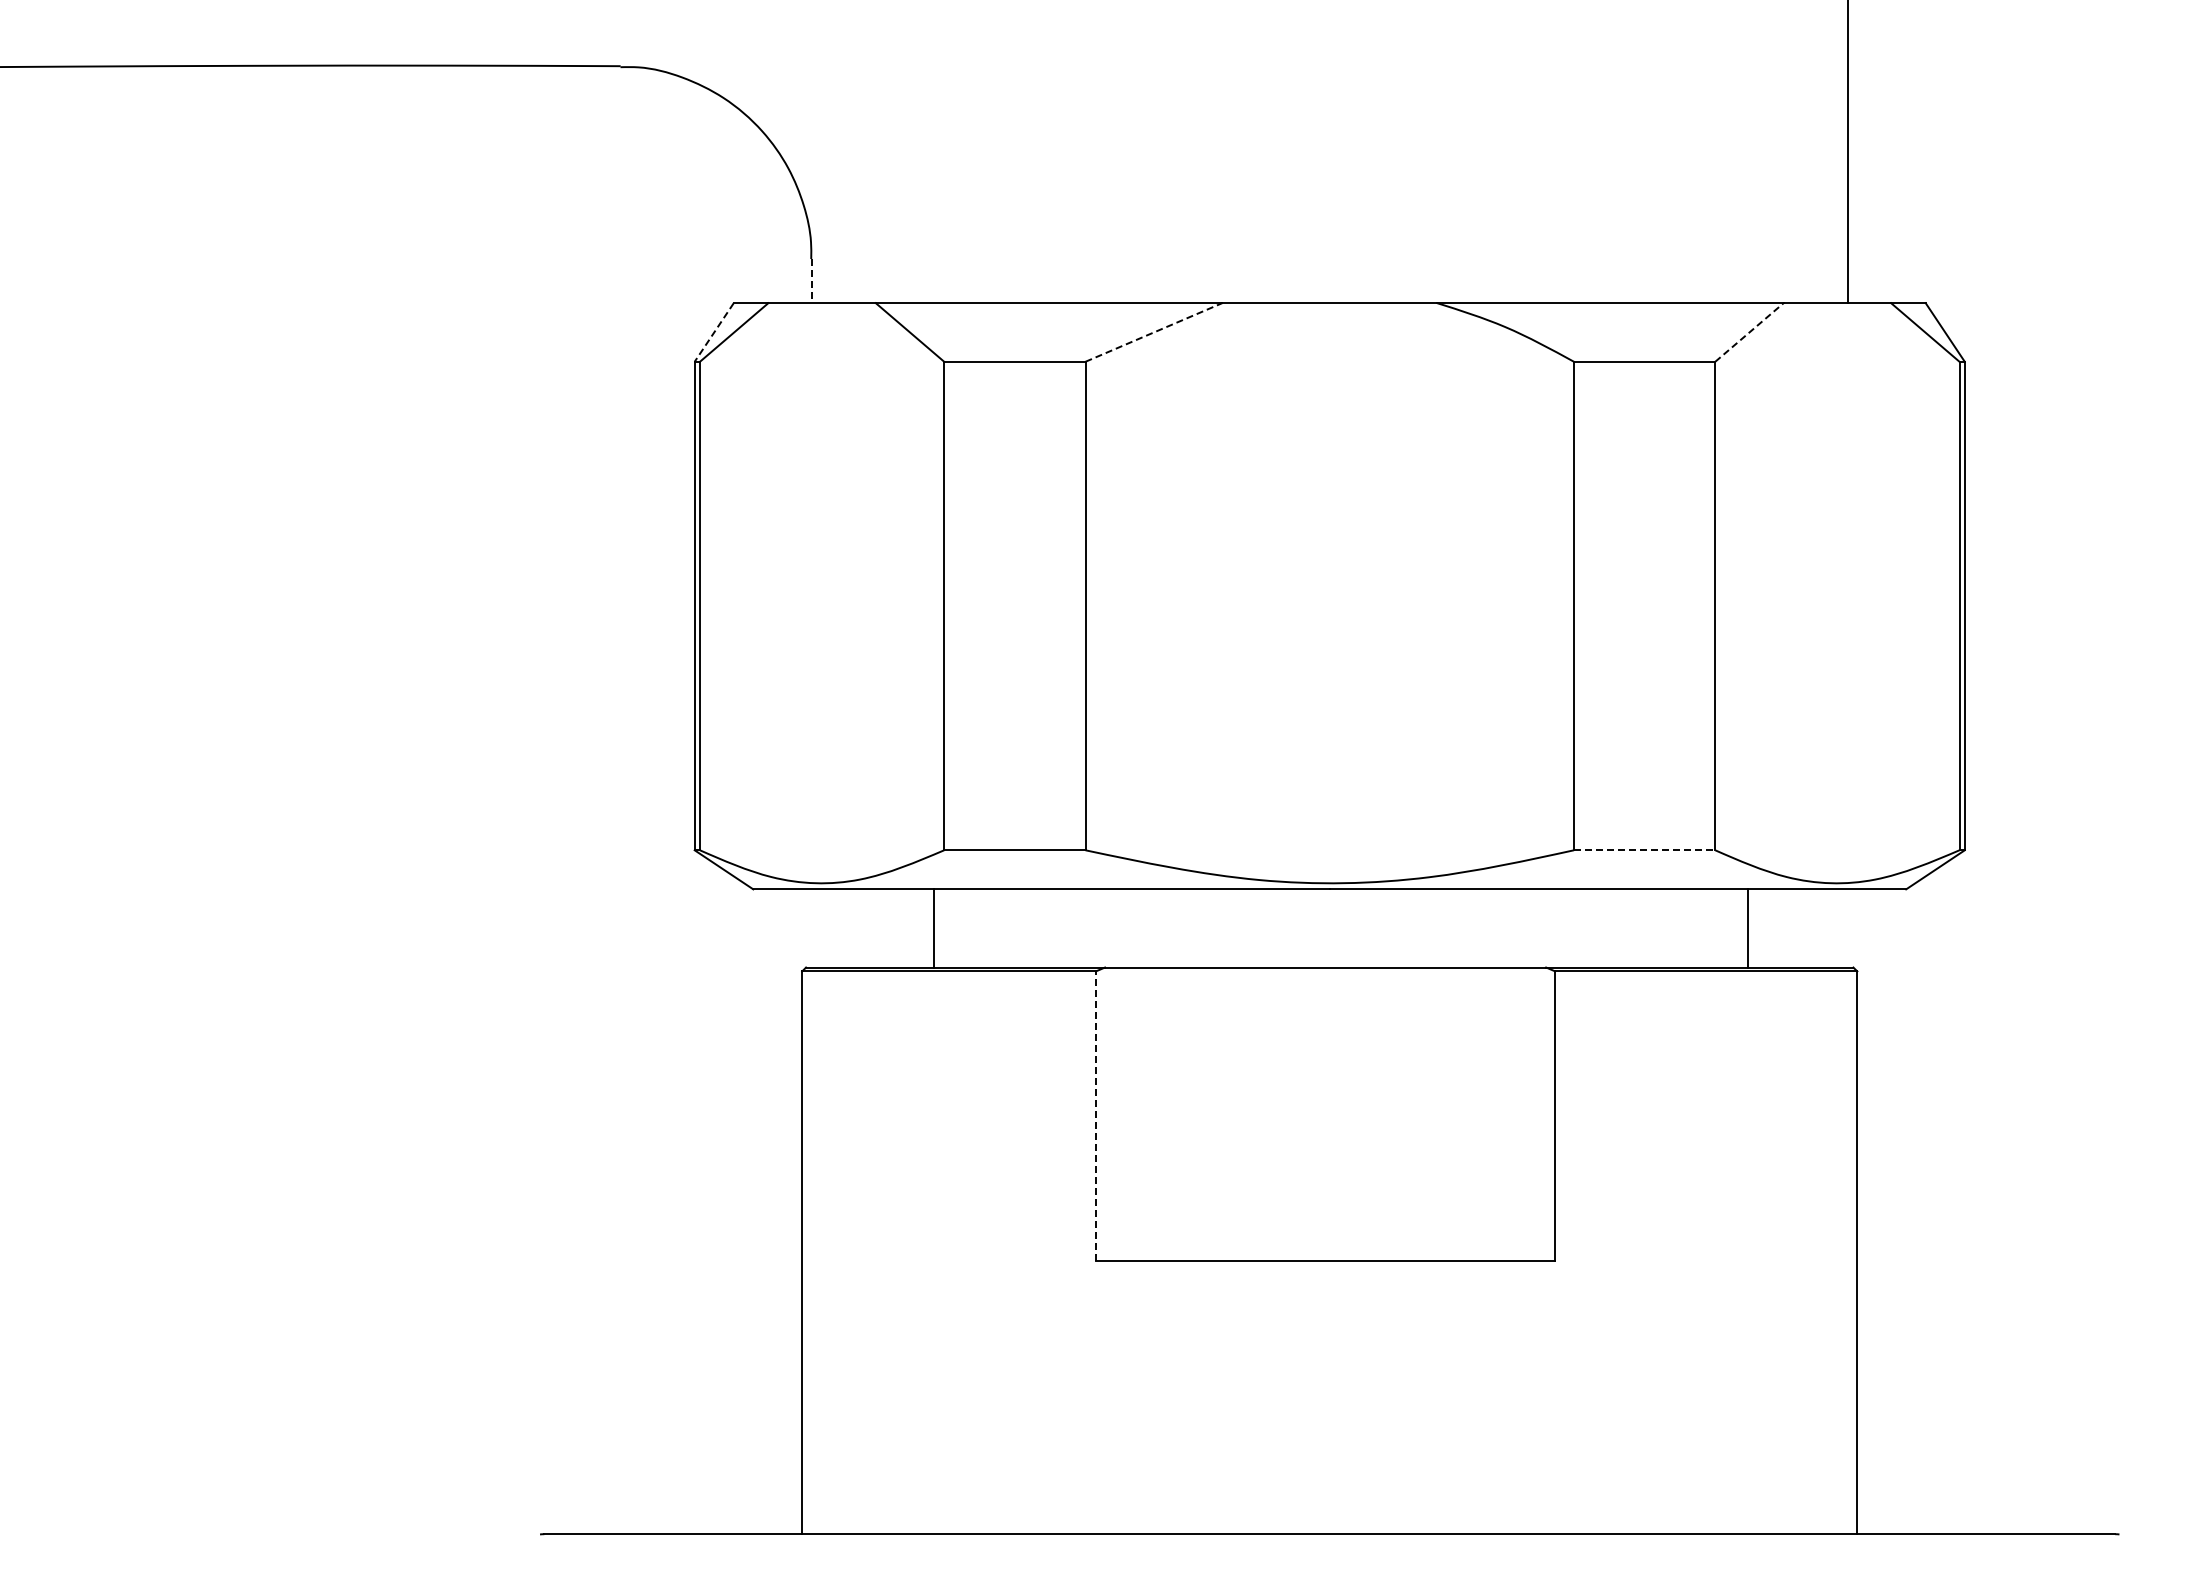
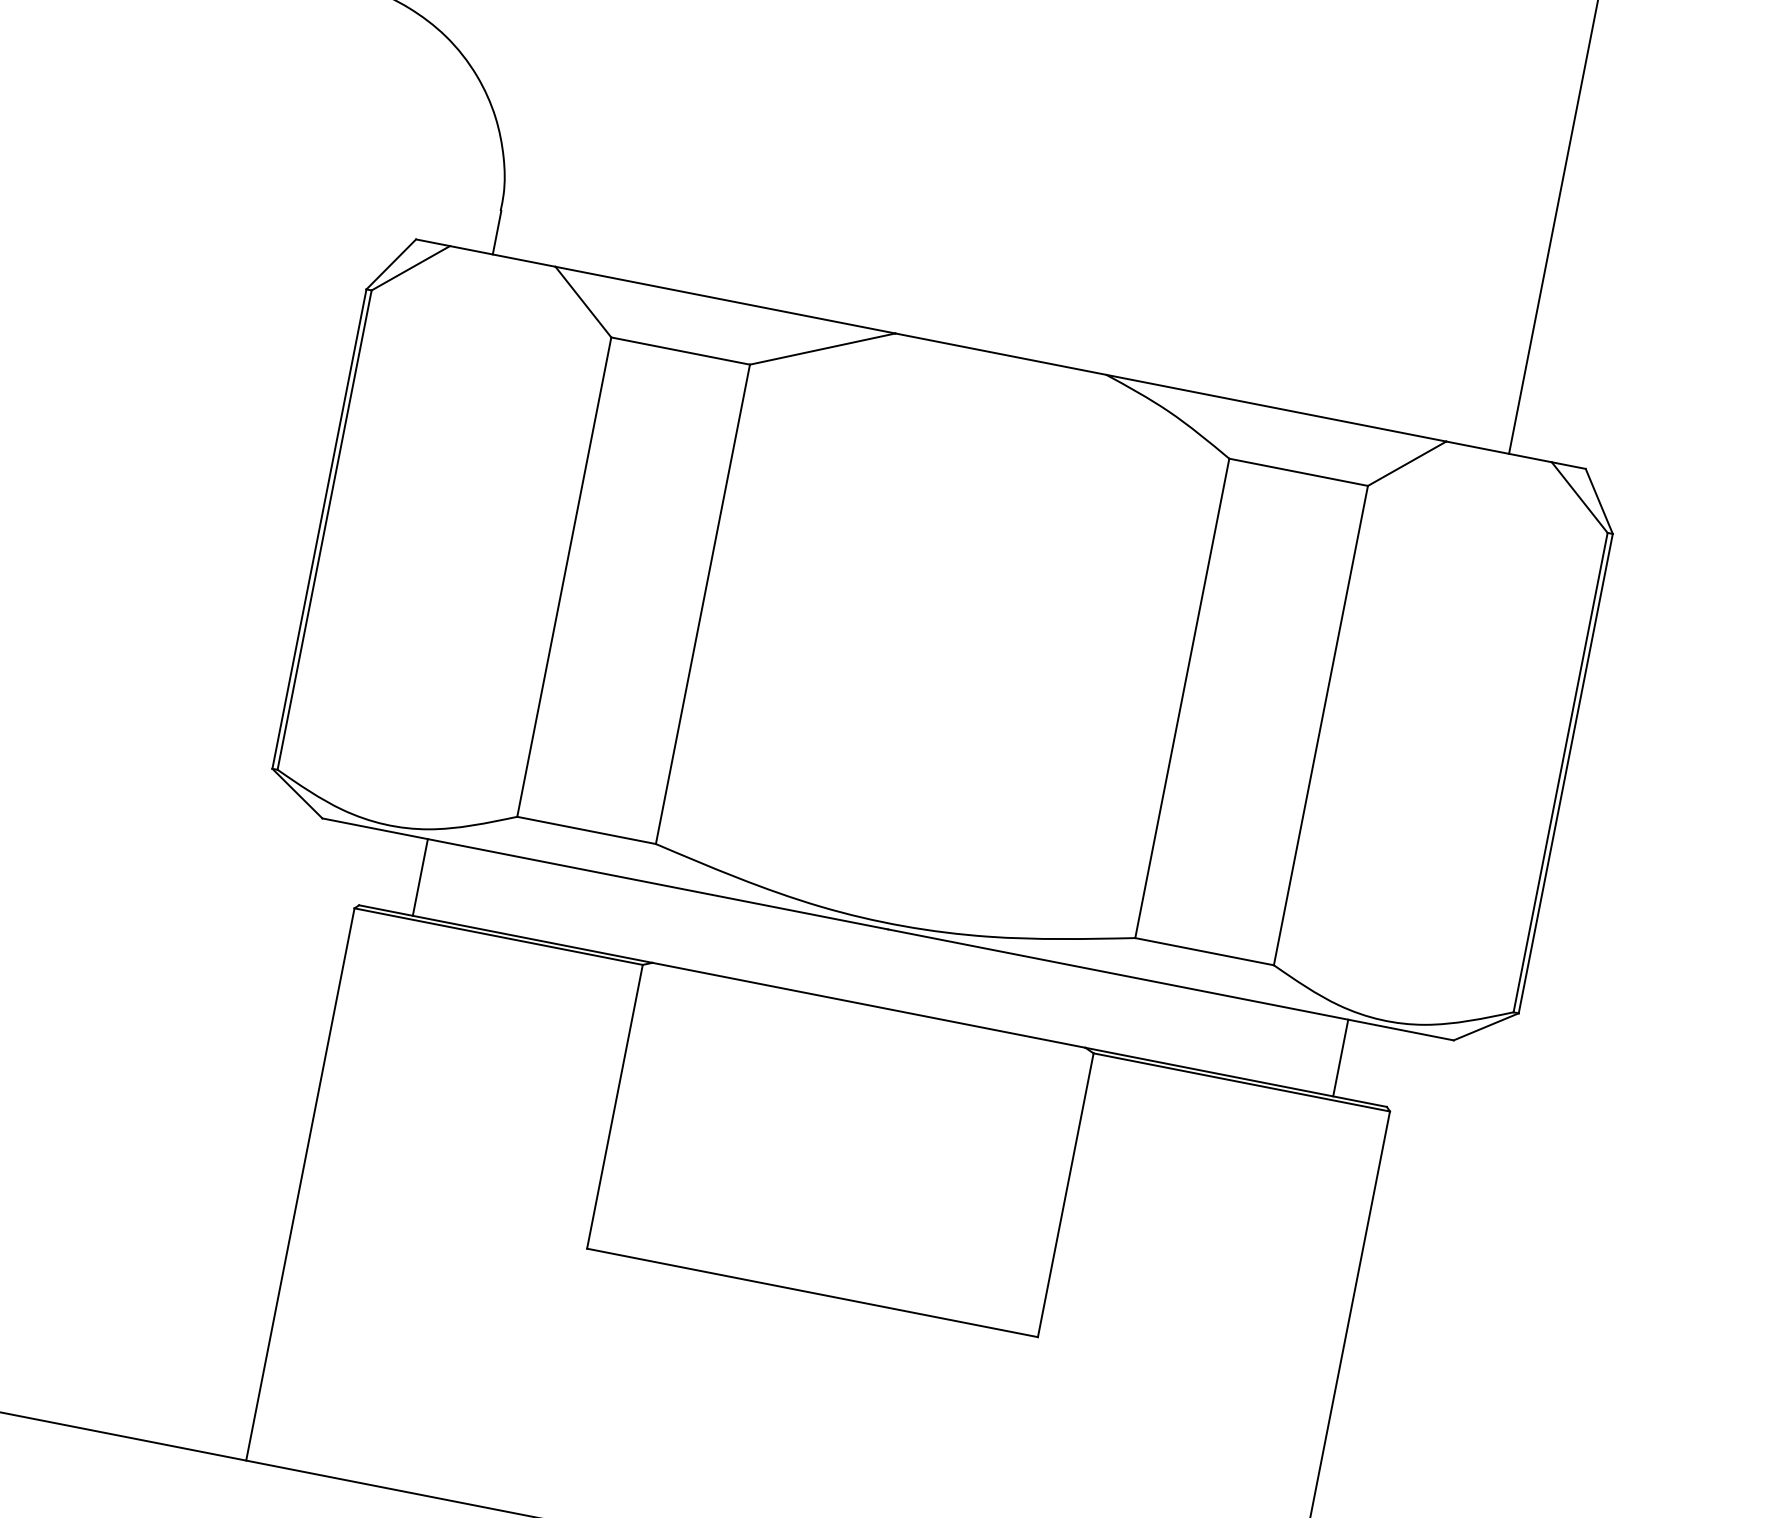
line: (811, 281) -> (496, 233), dashed -> solid
line: (713, 332) -> (390, 264), dashed -> solid
line: (1154, 332) -> (823, 349), dashed -> solid
line: (1749, 332) -> (1407, 463), dashed -> solid
line: (1644, 850) -> (1204, 951), dashed -> solid
line: (933, 928) -> (420, 877), moved
line: (1747, 928) -> (1340, 1058), moved
line: (1095, 1116) -> (614, 1107), dashed -> solid

